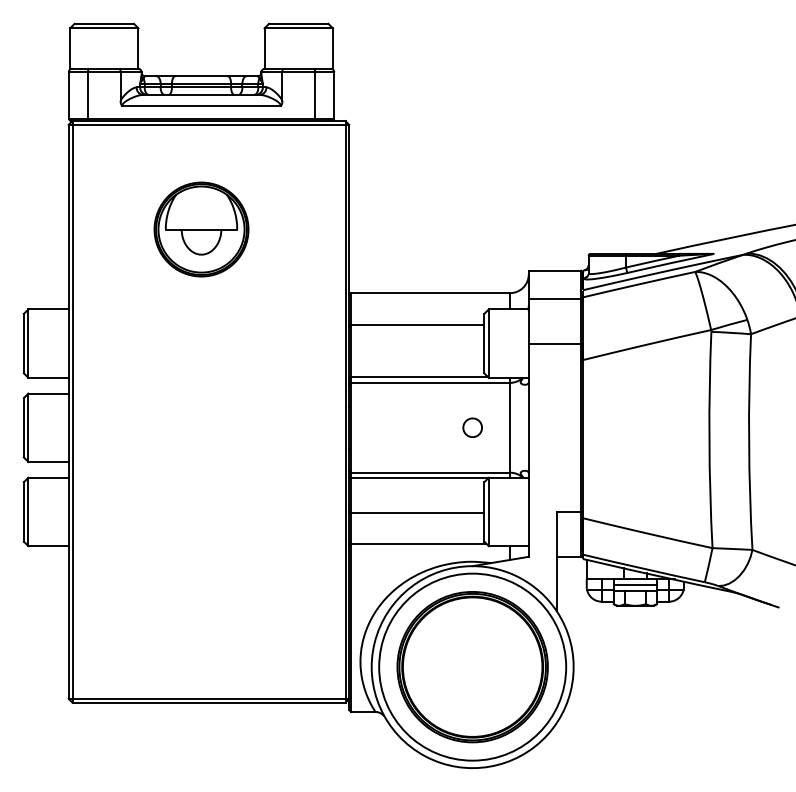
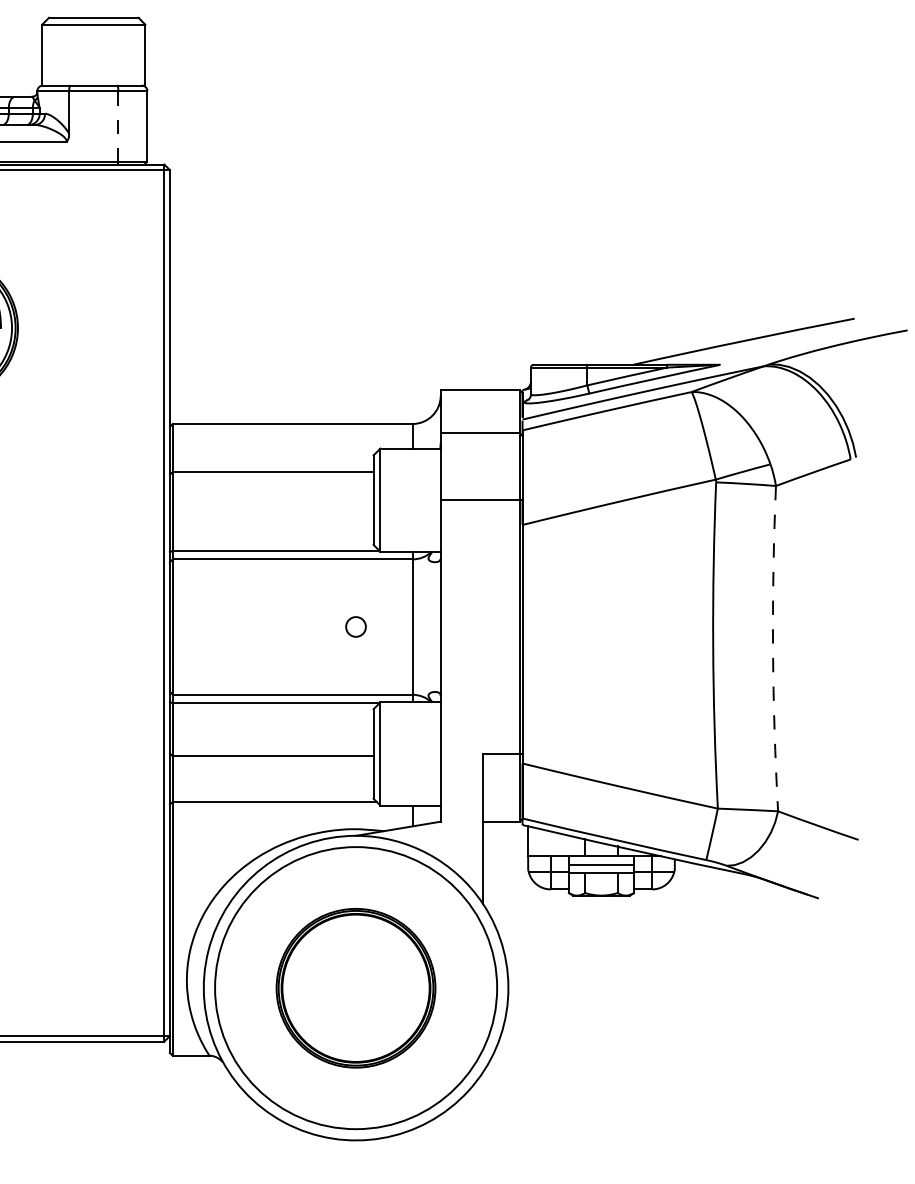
line: (315, 96) -> (119, 127), solid -> dashed
part: (472, 427) -> (355, 626), size x0.7
arc: (749, 442) -> (773, 649), solid -> dashed
part: (472, 667) -> (355, 988), size x0.7

